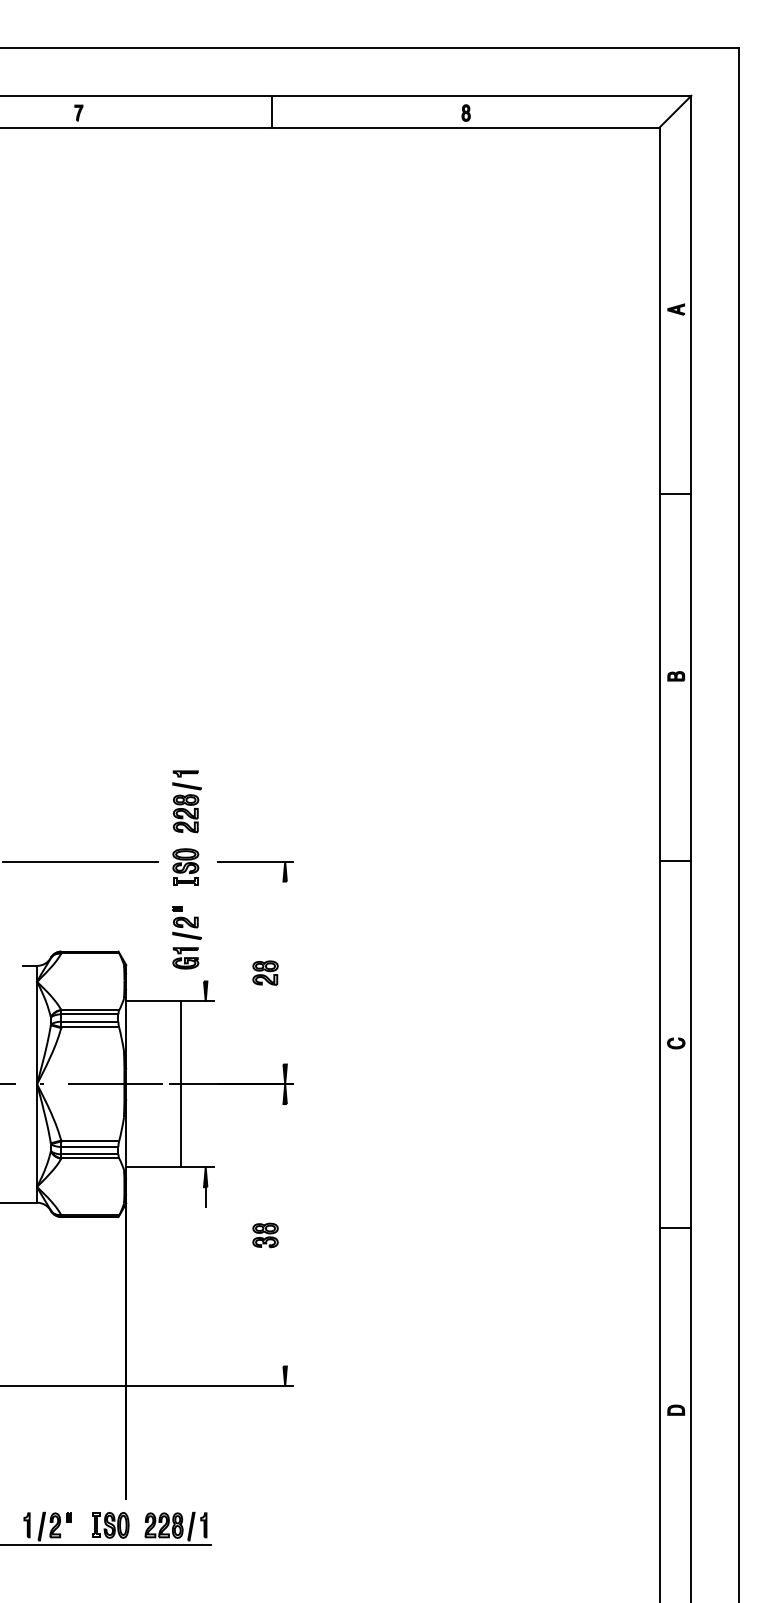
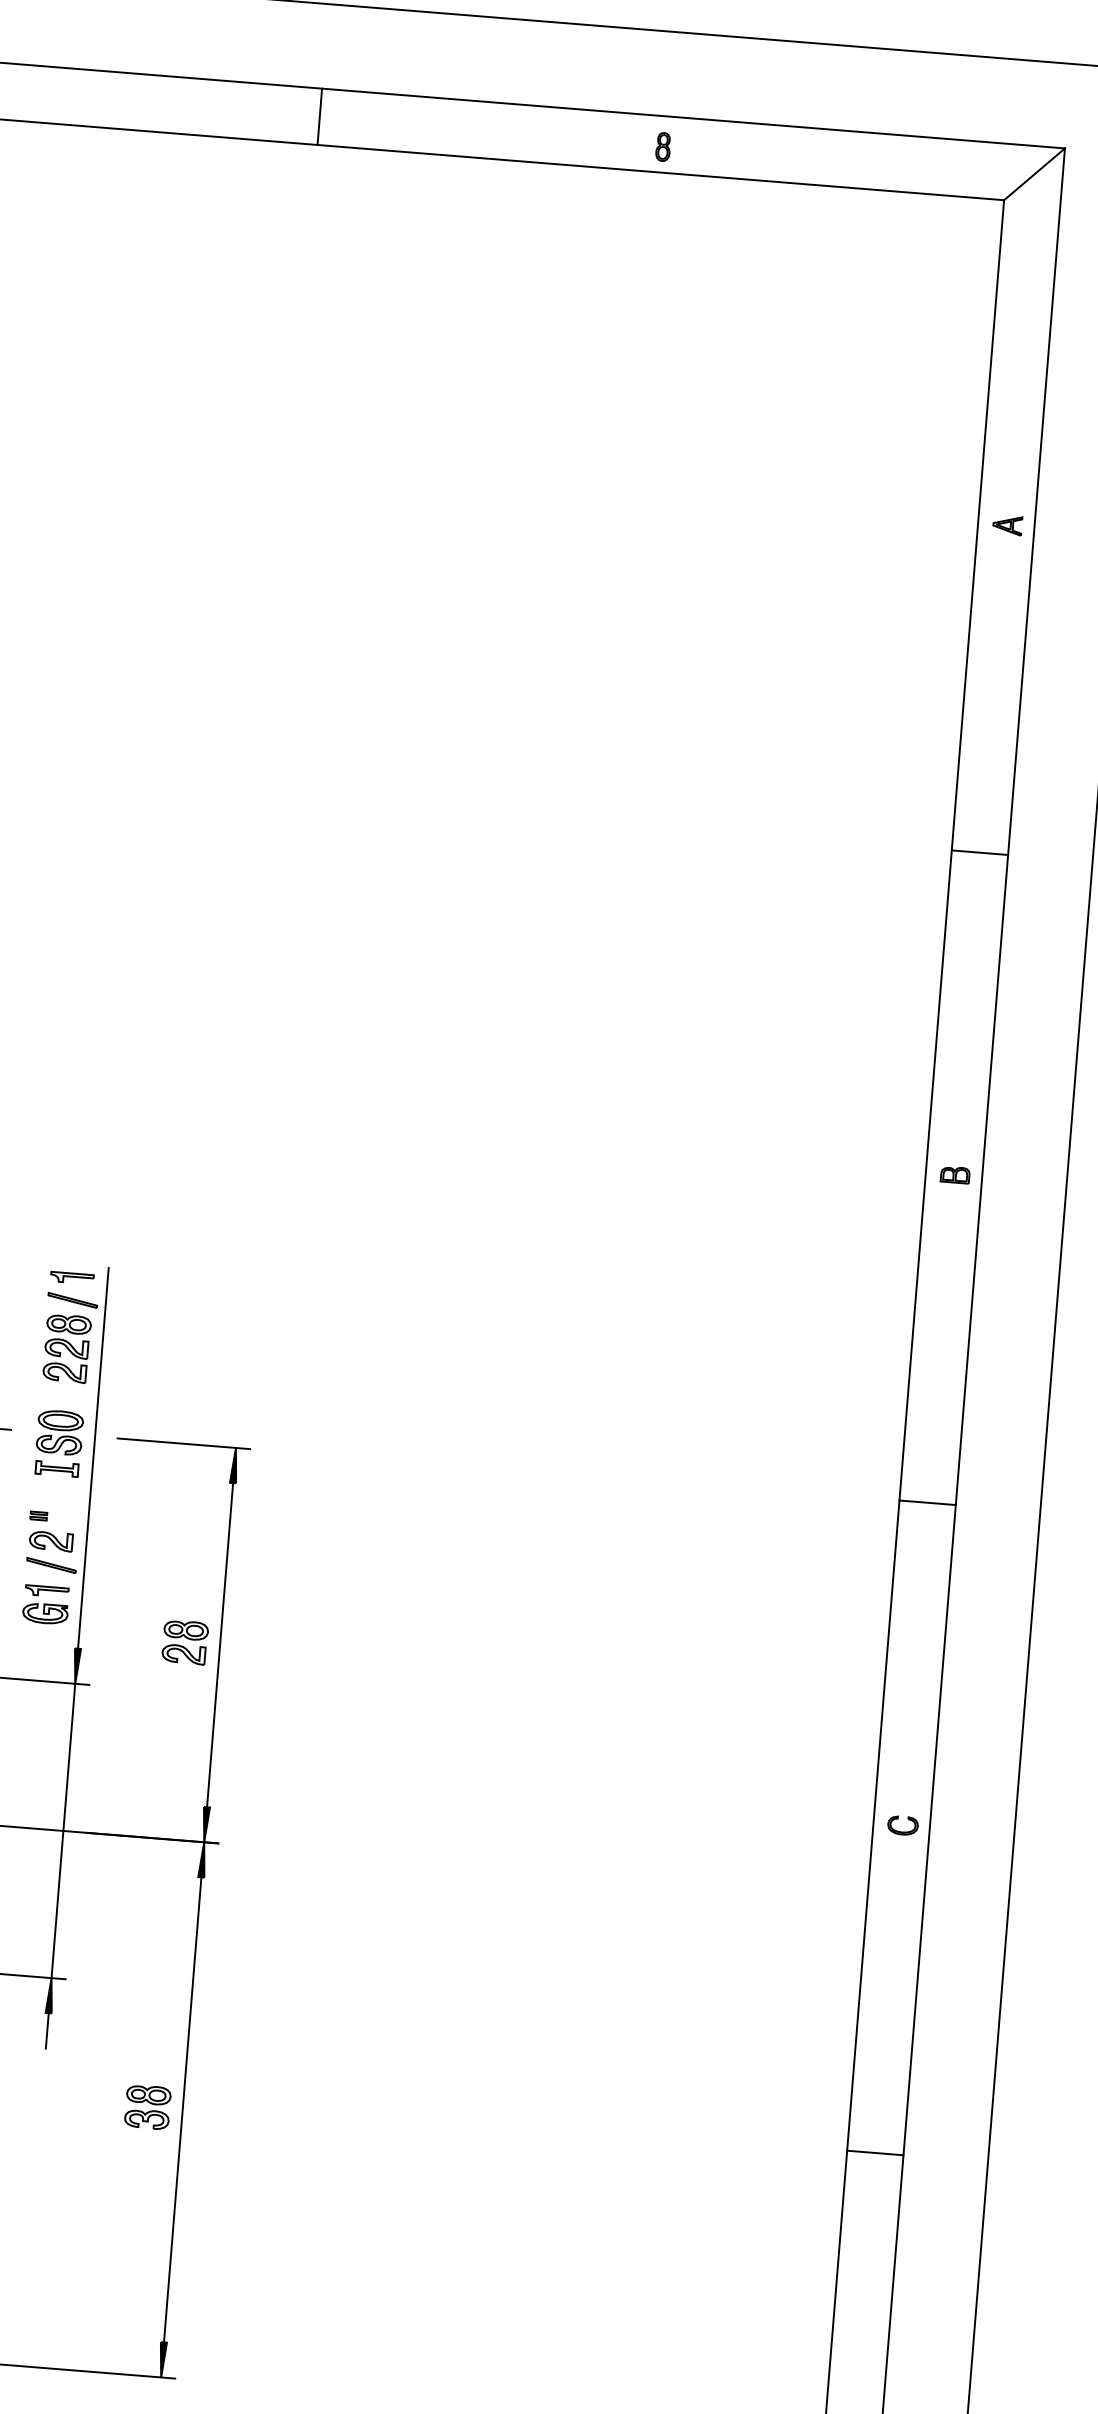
line: (205, 873) -> (93, 1457), added
line: (285, 972) -> (220, 1644), added
line: (180, 1084) -> (62, 1831), moved
line: (285, 1235) -> (183, 2110), added

